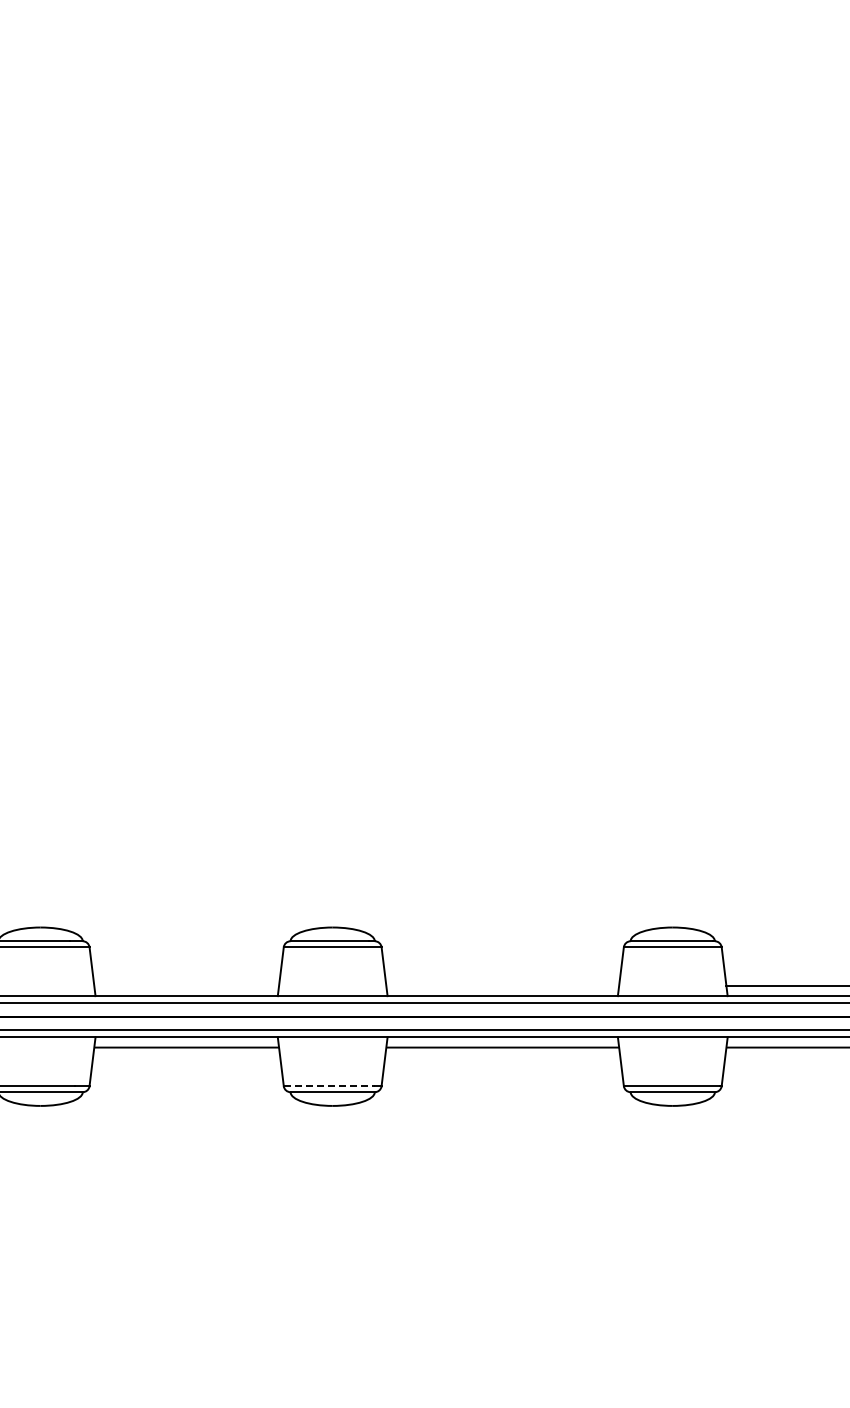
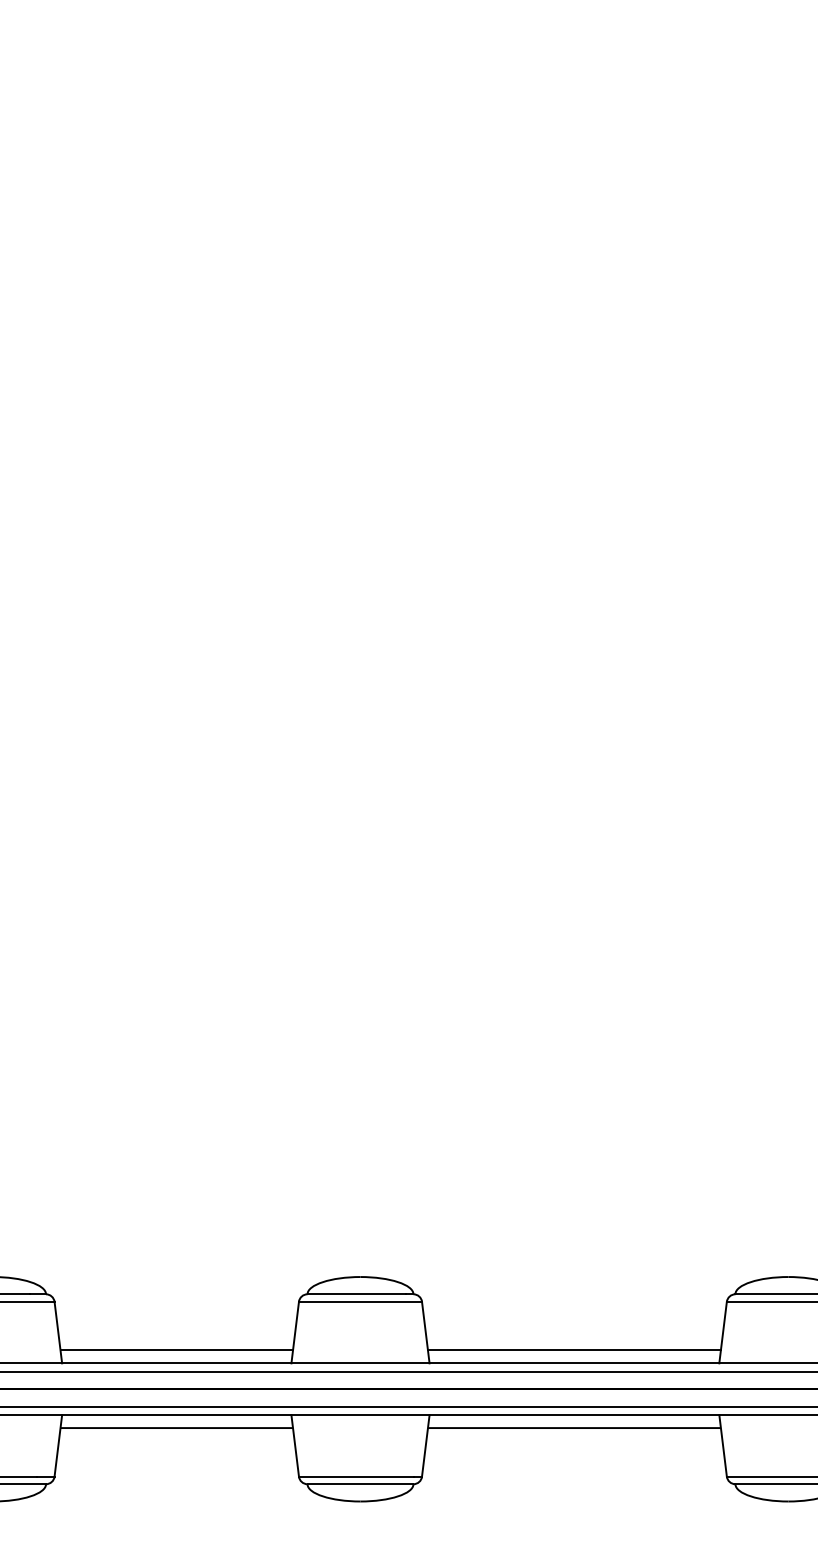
line: (186, 985) -> (176, 1349), added
line: (502, 985) -> (574, 1349), added
line: (329, 1086) -> (356, 1477), dashed -> solid

